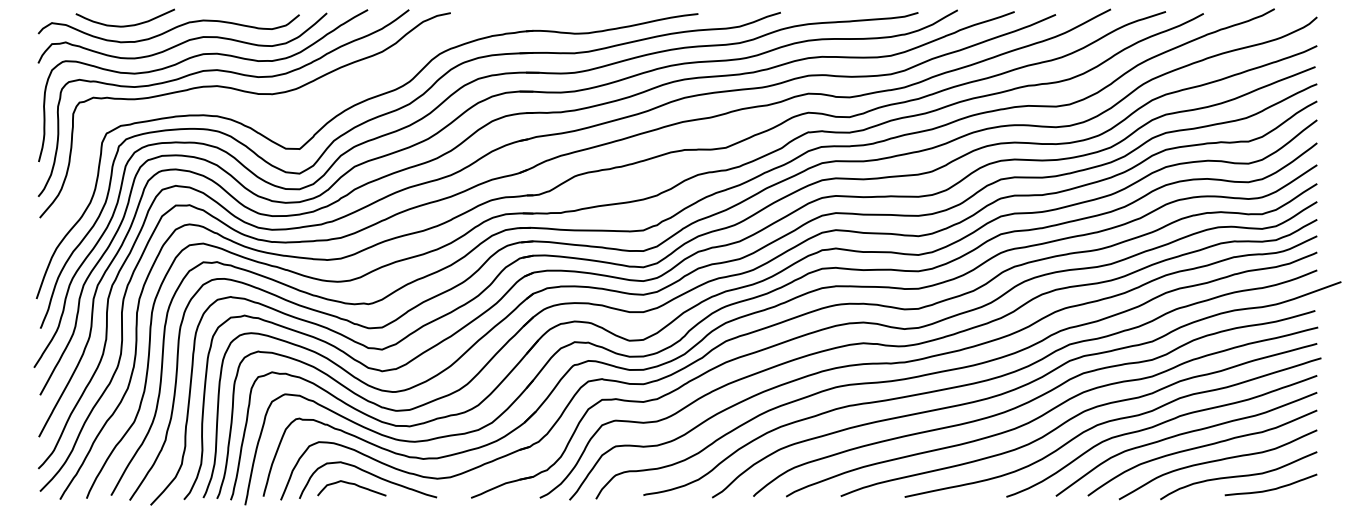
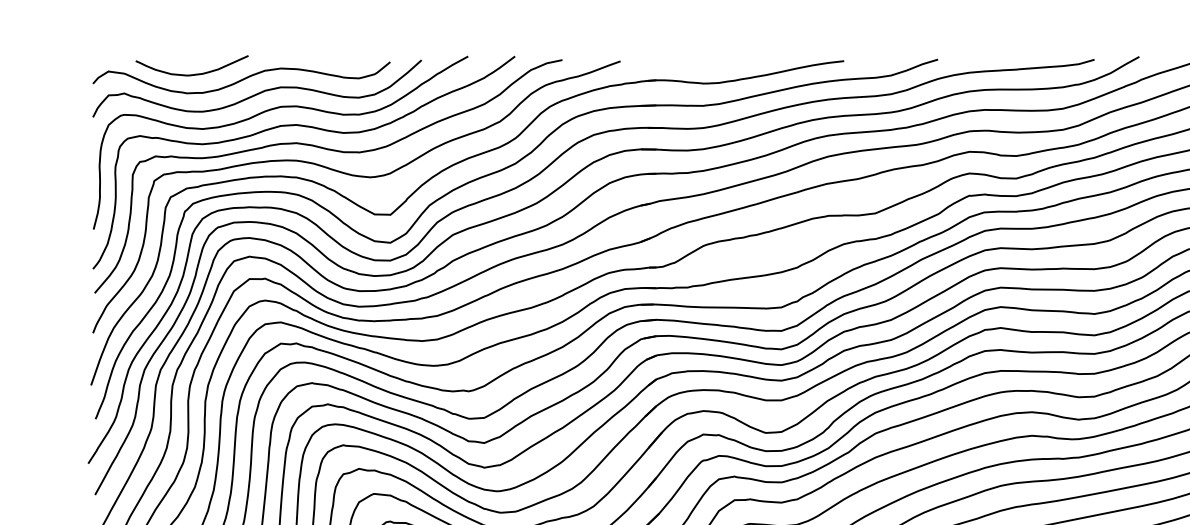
curve: (272, 116) -> (359, 177), added

